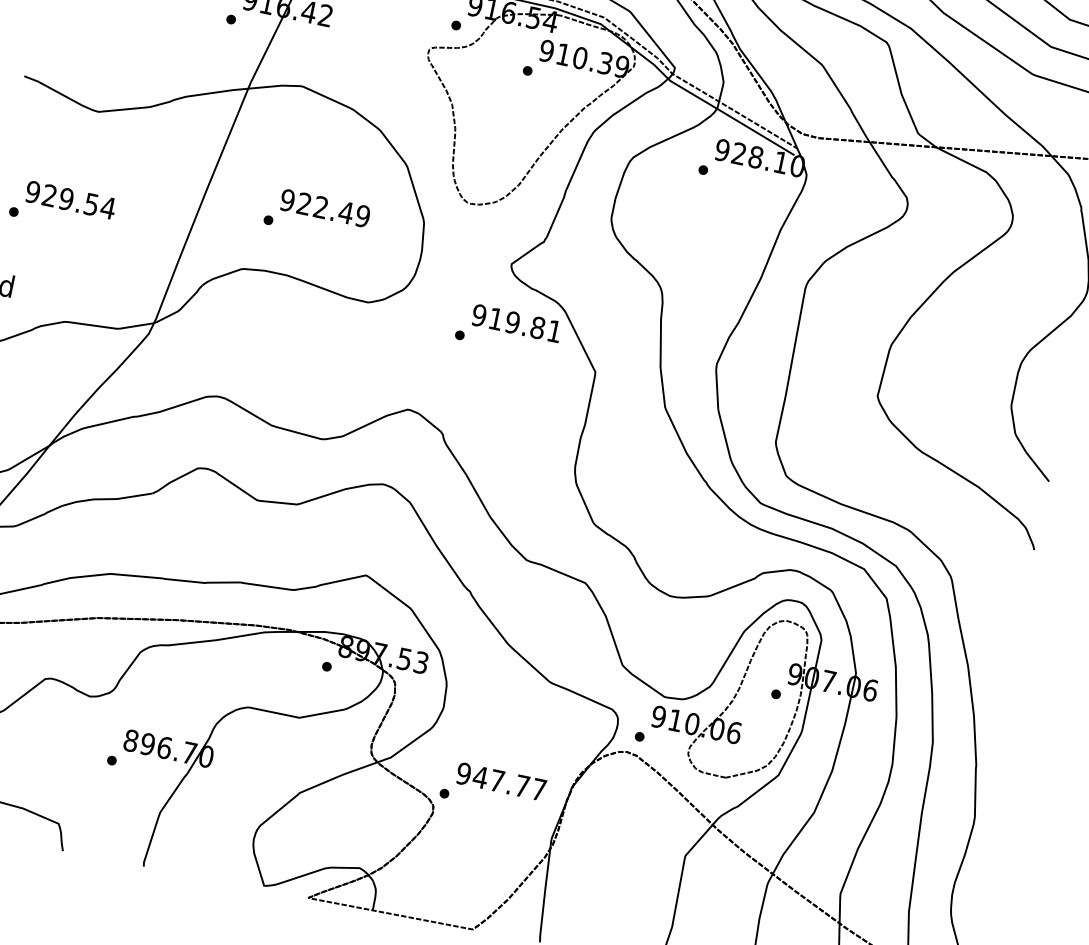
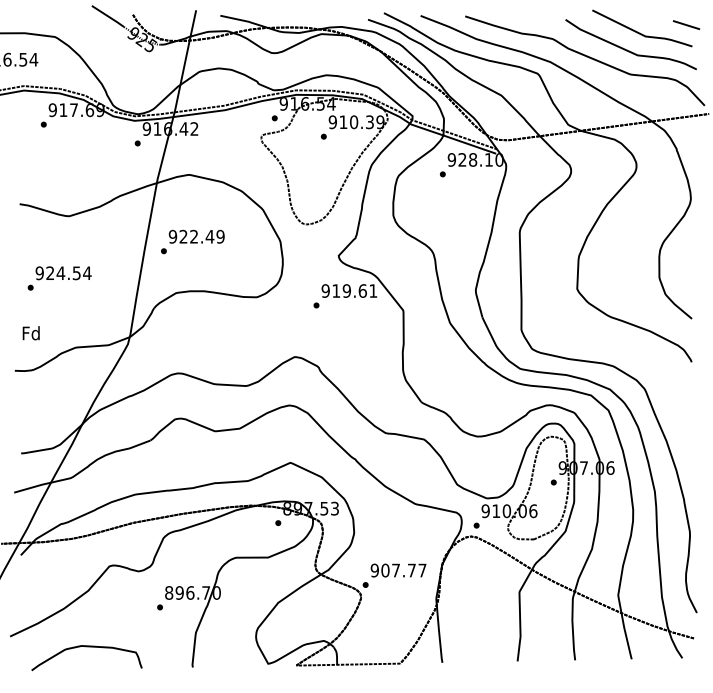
text: (65, 199) -> (60, 273), 929.54 -> 924.54
text: (316, 214) -> (192, 241), moved
text: (537, 326) -> (362, 290), 919.81 -> 919.61
text: (480, 777) -> (385, 570), 947.77 -> 907.77

